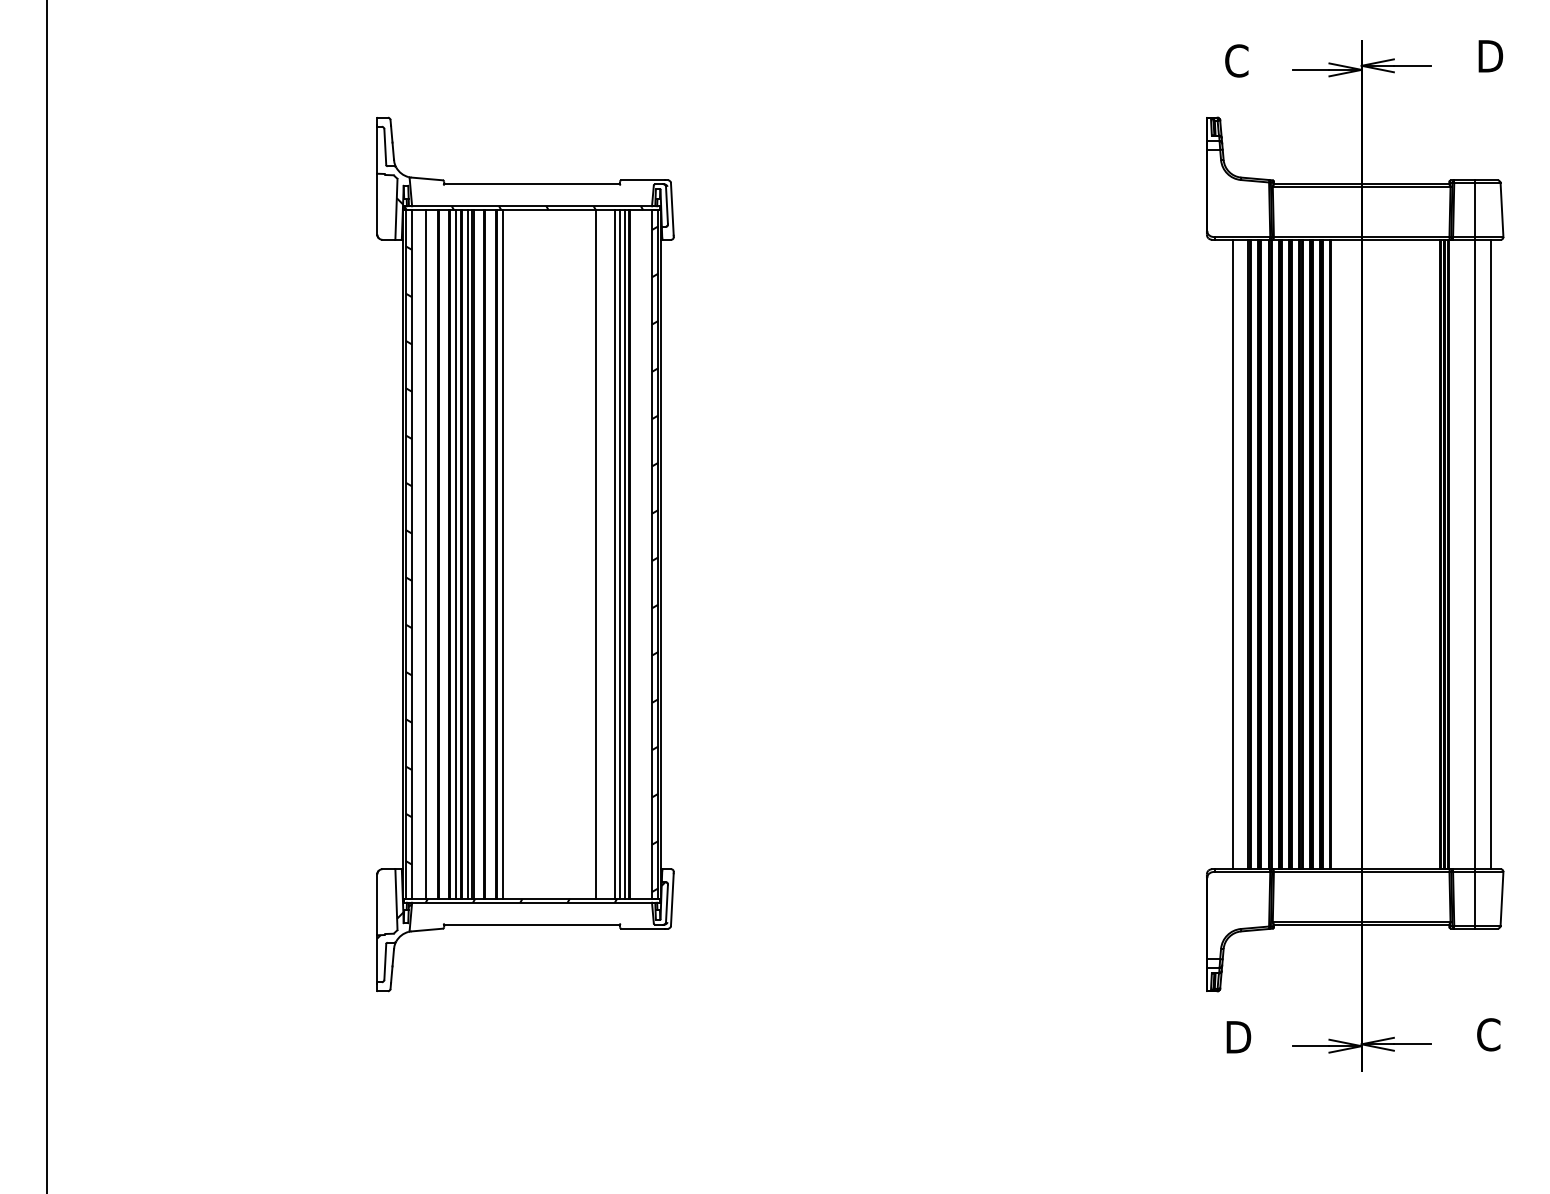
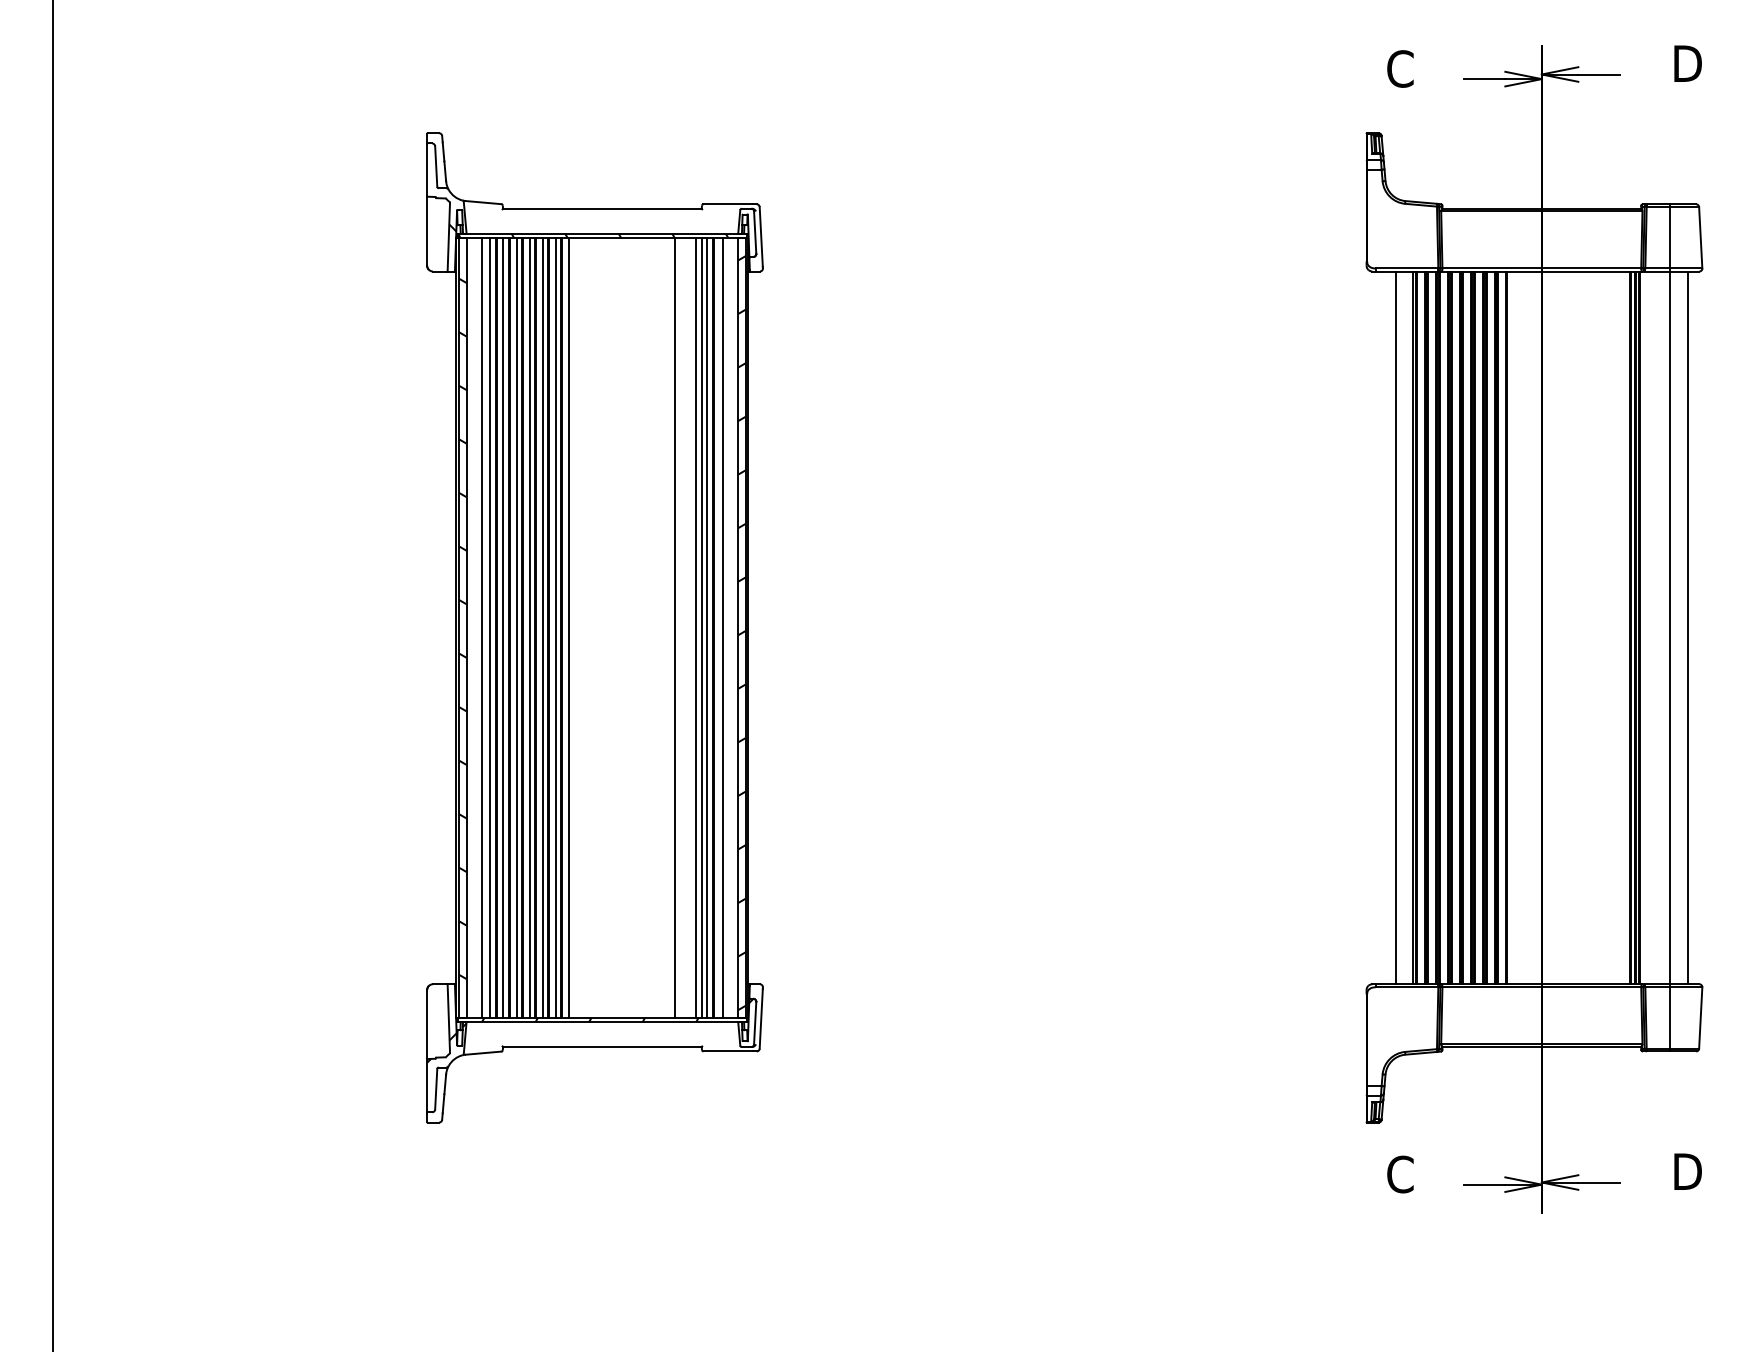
line: (433, 554) -> (490, 627), added
line: (444, 554) -> (503, 627), added
line: (479, 554) -> (542, 627), added
line: (490, 554) -> (555, 627), added
line: (638, 554) -> (722, 627), added
text: (1489, 1034) -> (1686, 1171), C -> D
text: (1237, 1037) -> (1401, 1174), D -> C

